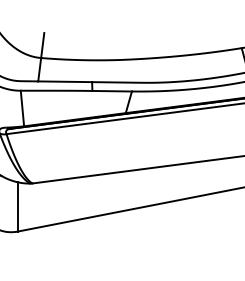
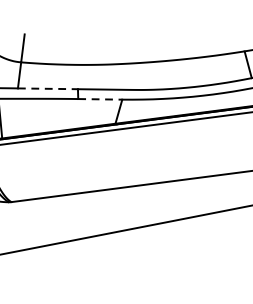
line: (65, 81) -> (48, 88), solid -> dashed
line: (112, 91) -> (100, 99), solid -> dashed

